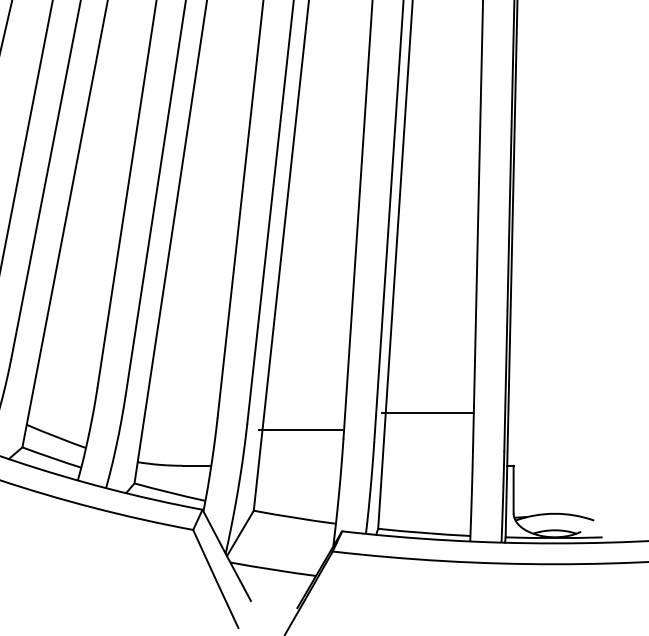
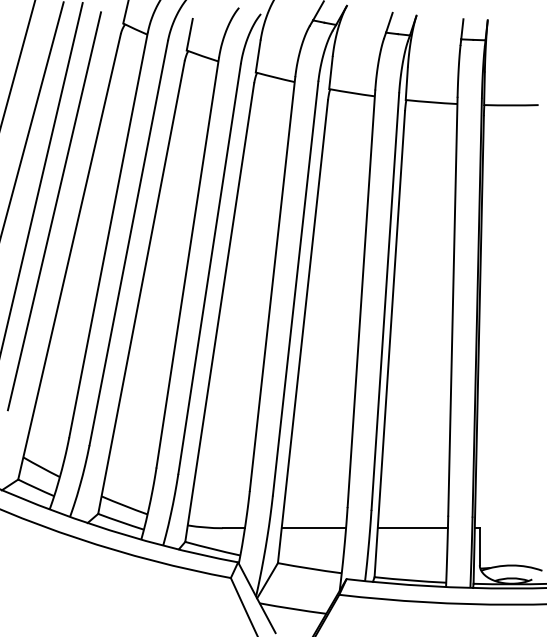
line: (427, 413) -> (412, 528), moved
line: (299, 430) -> (313, 528), moved

